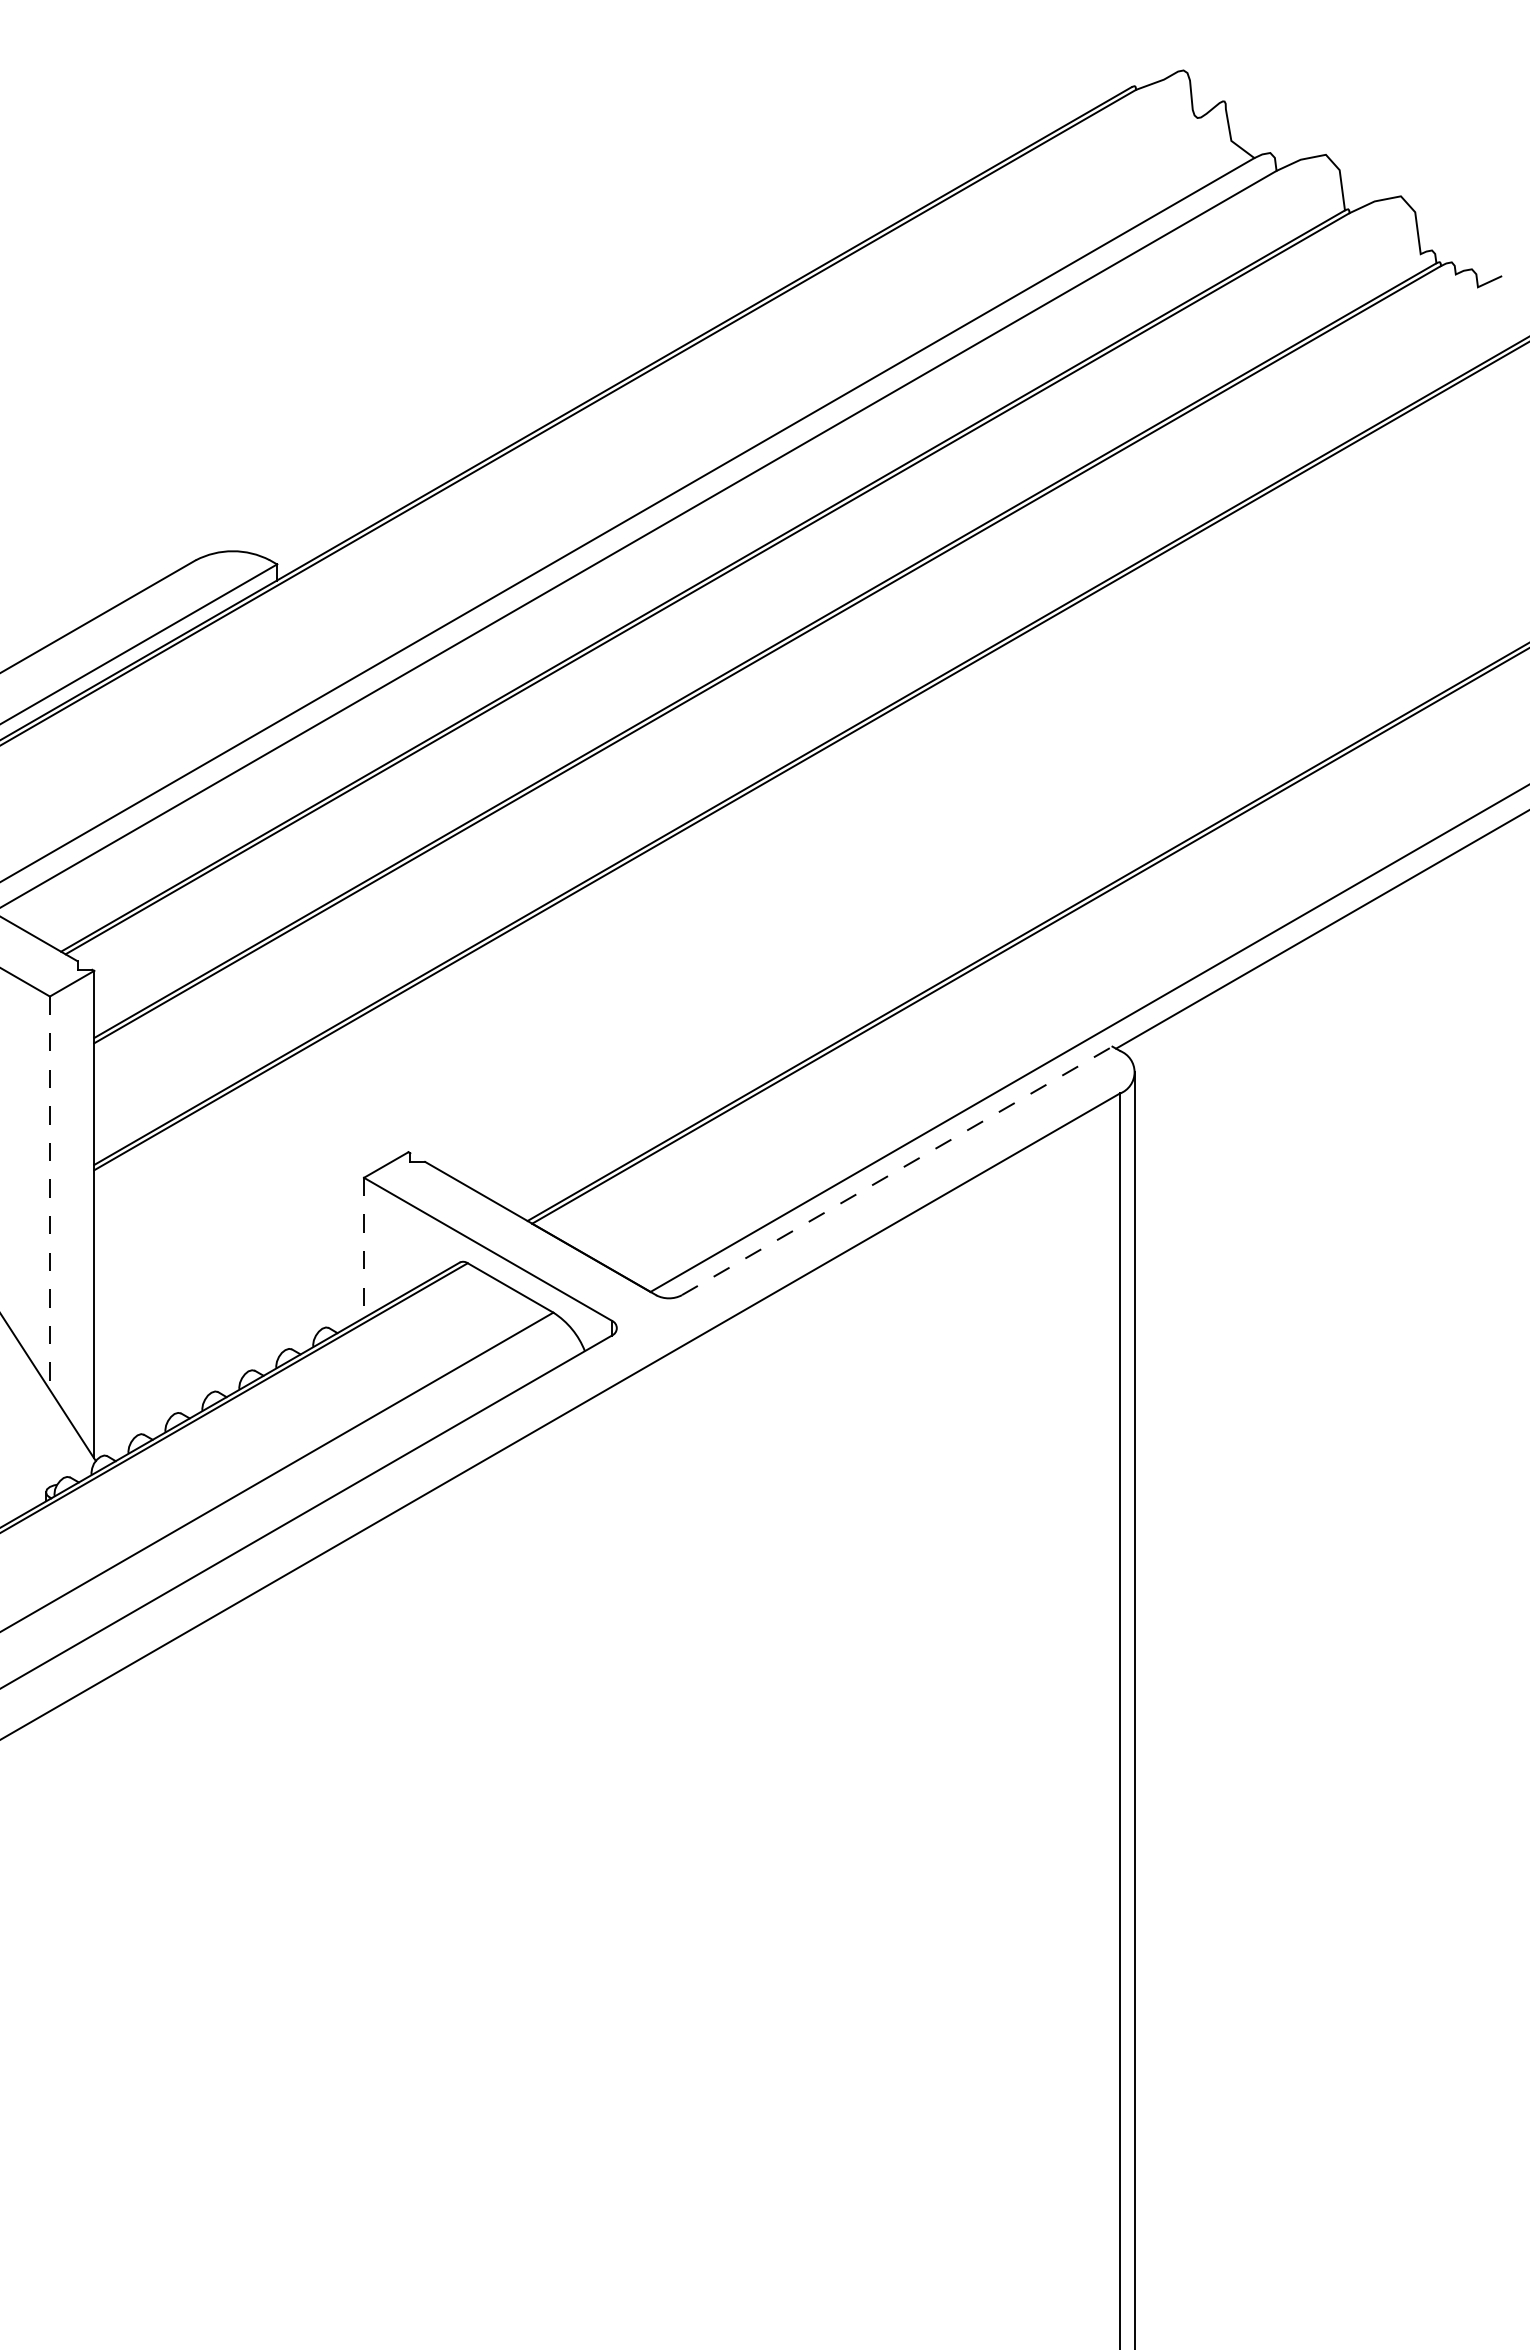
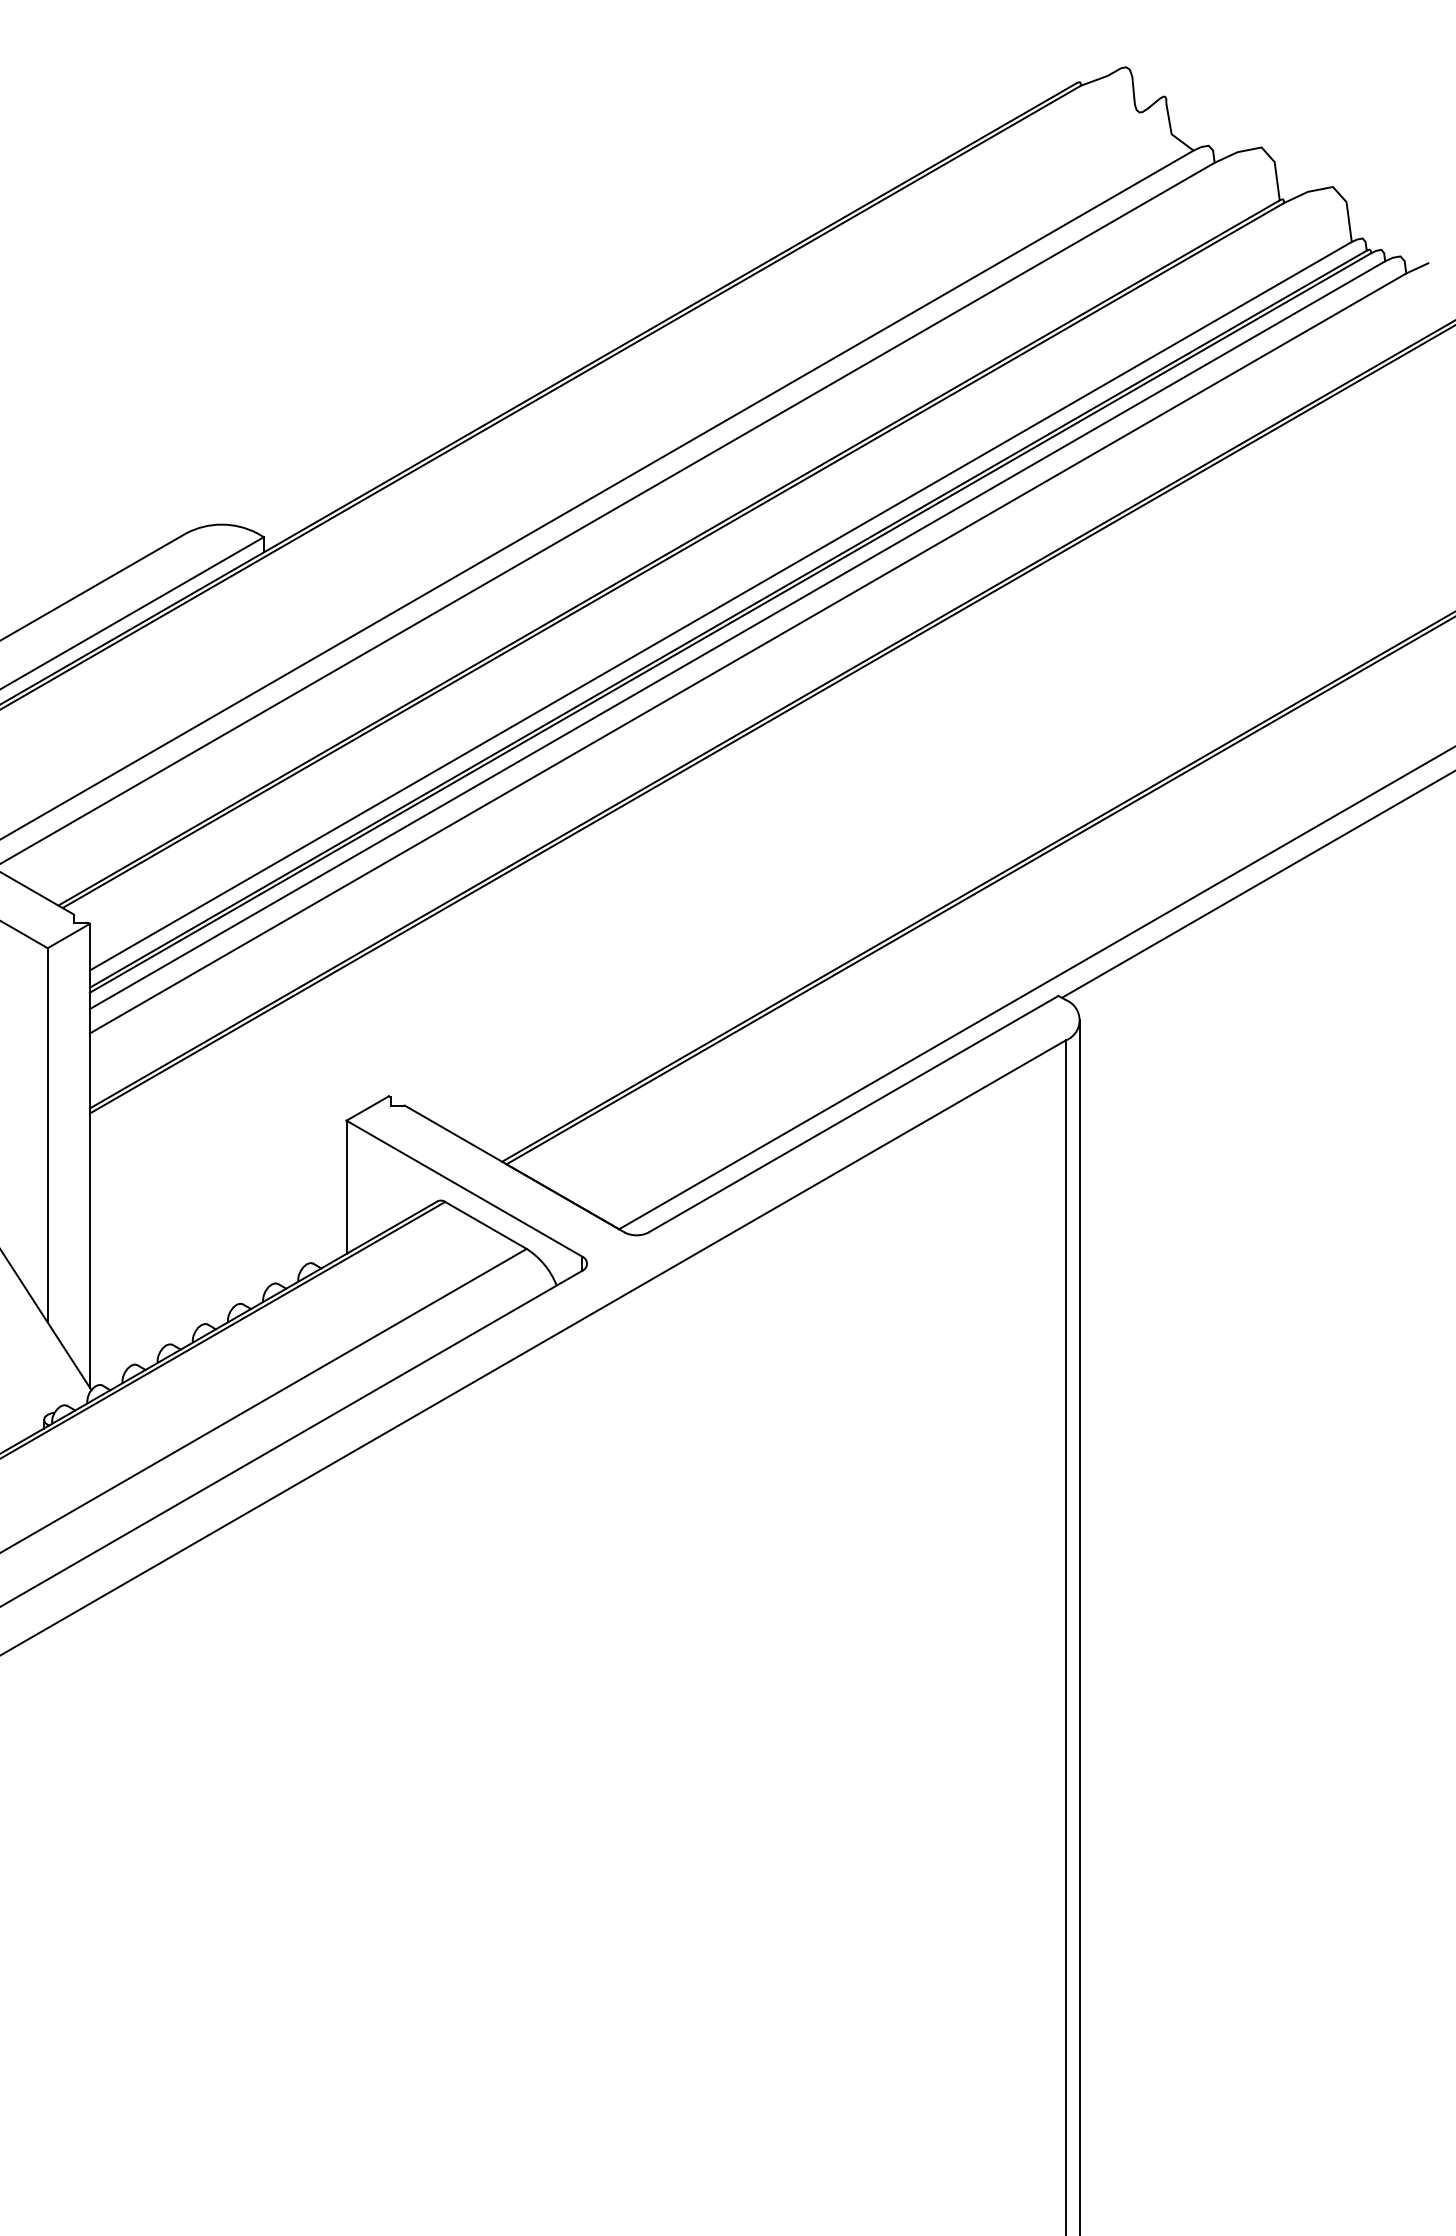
line: (757, 636) -> (720, 605), added
line: (774, 667) -> (737, 635), added
line: (785, 686) -> (747, 653), added
line: (897, 1170) -> (854, 1113), dashed -> solid
line: (49, 1193) -> (47, 1135), dashed -> solid
line: (364, 1247) -> (347, 1186), dashed -> solid

